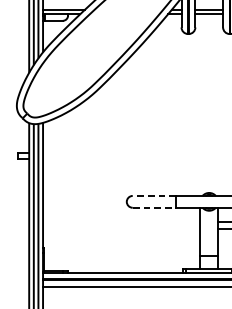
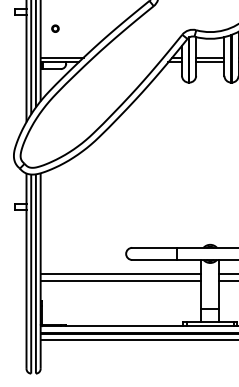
line: (153, 195) -> (153, 247), dashed -> solid
line: (154, 207) -> (154, 259), dashed -> solid
line: (121, 222) -> (120, 274), added
line: (121, 228) -> (120, 281), added

